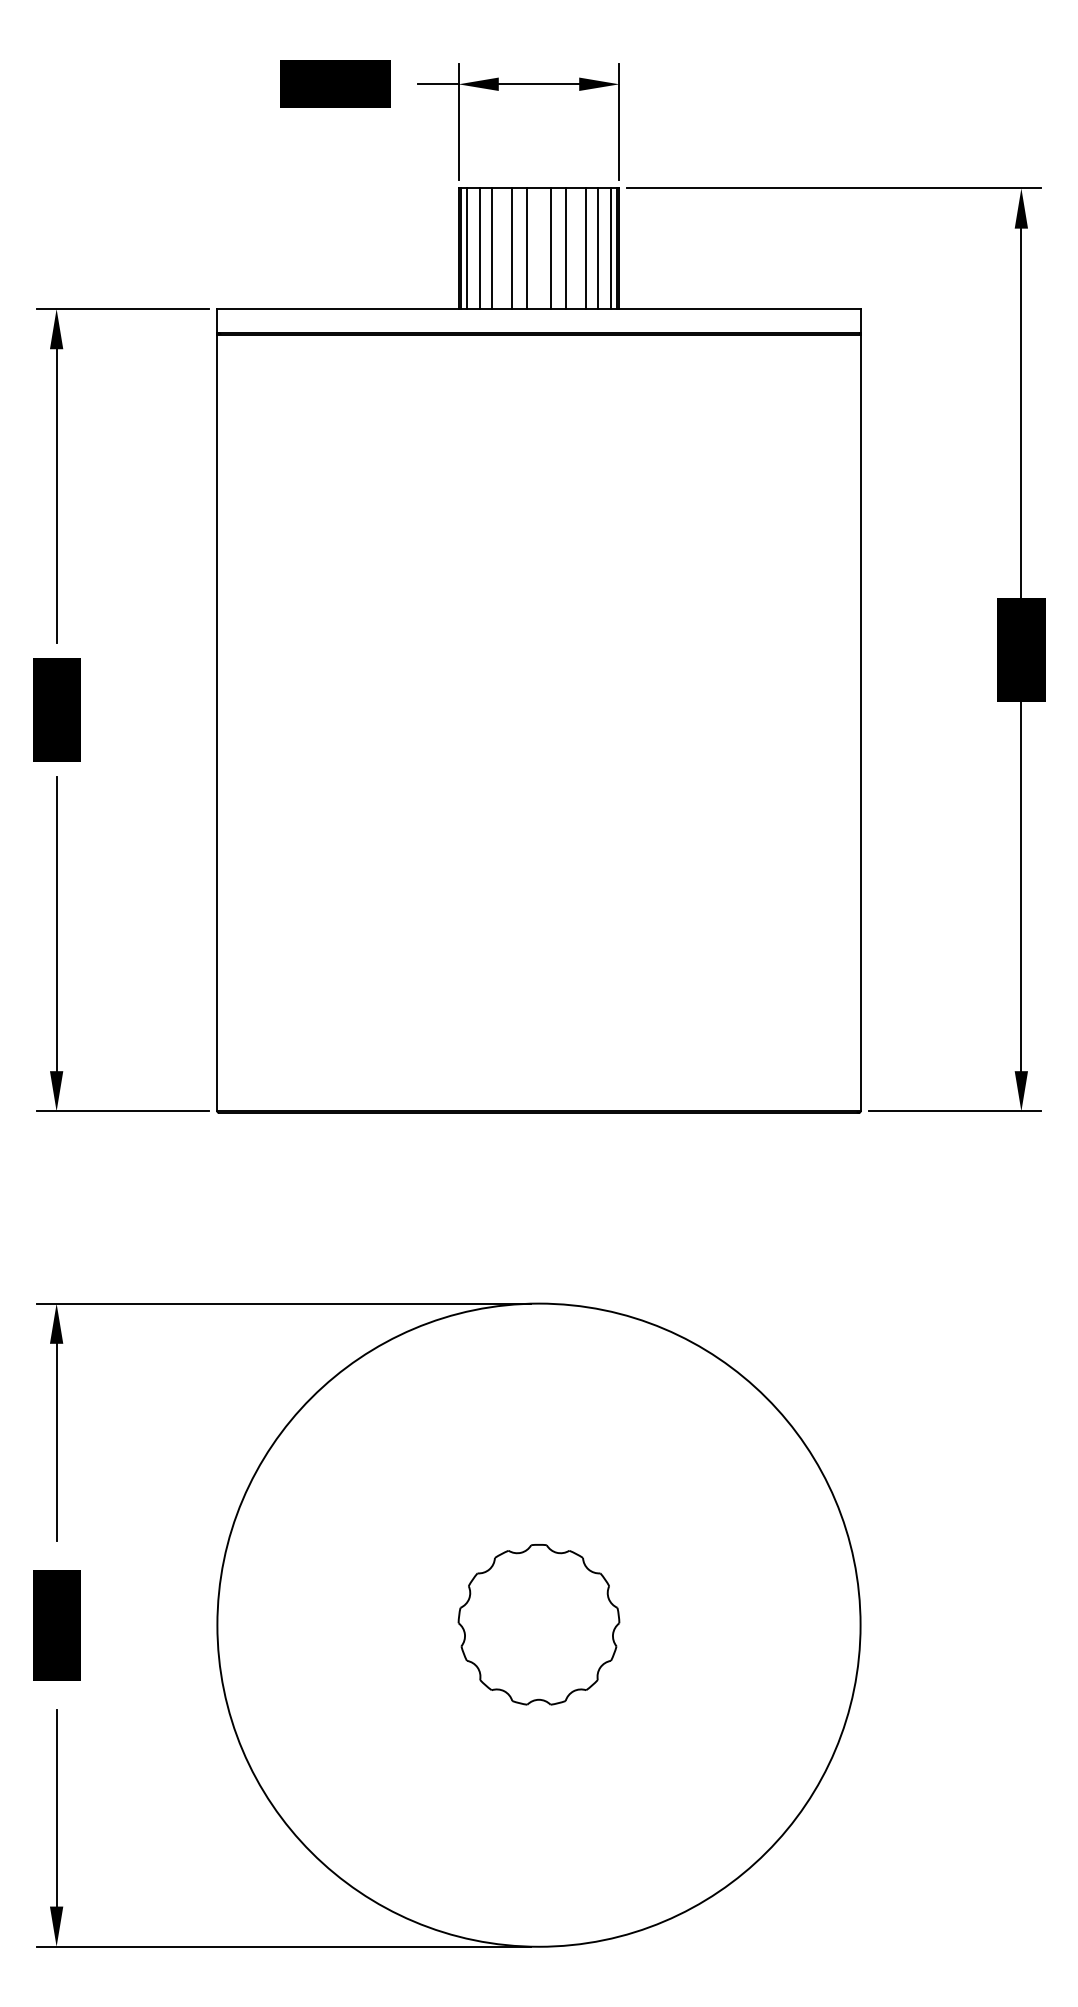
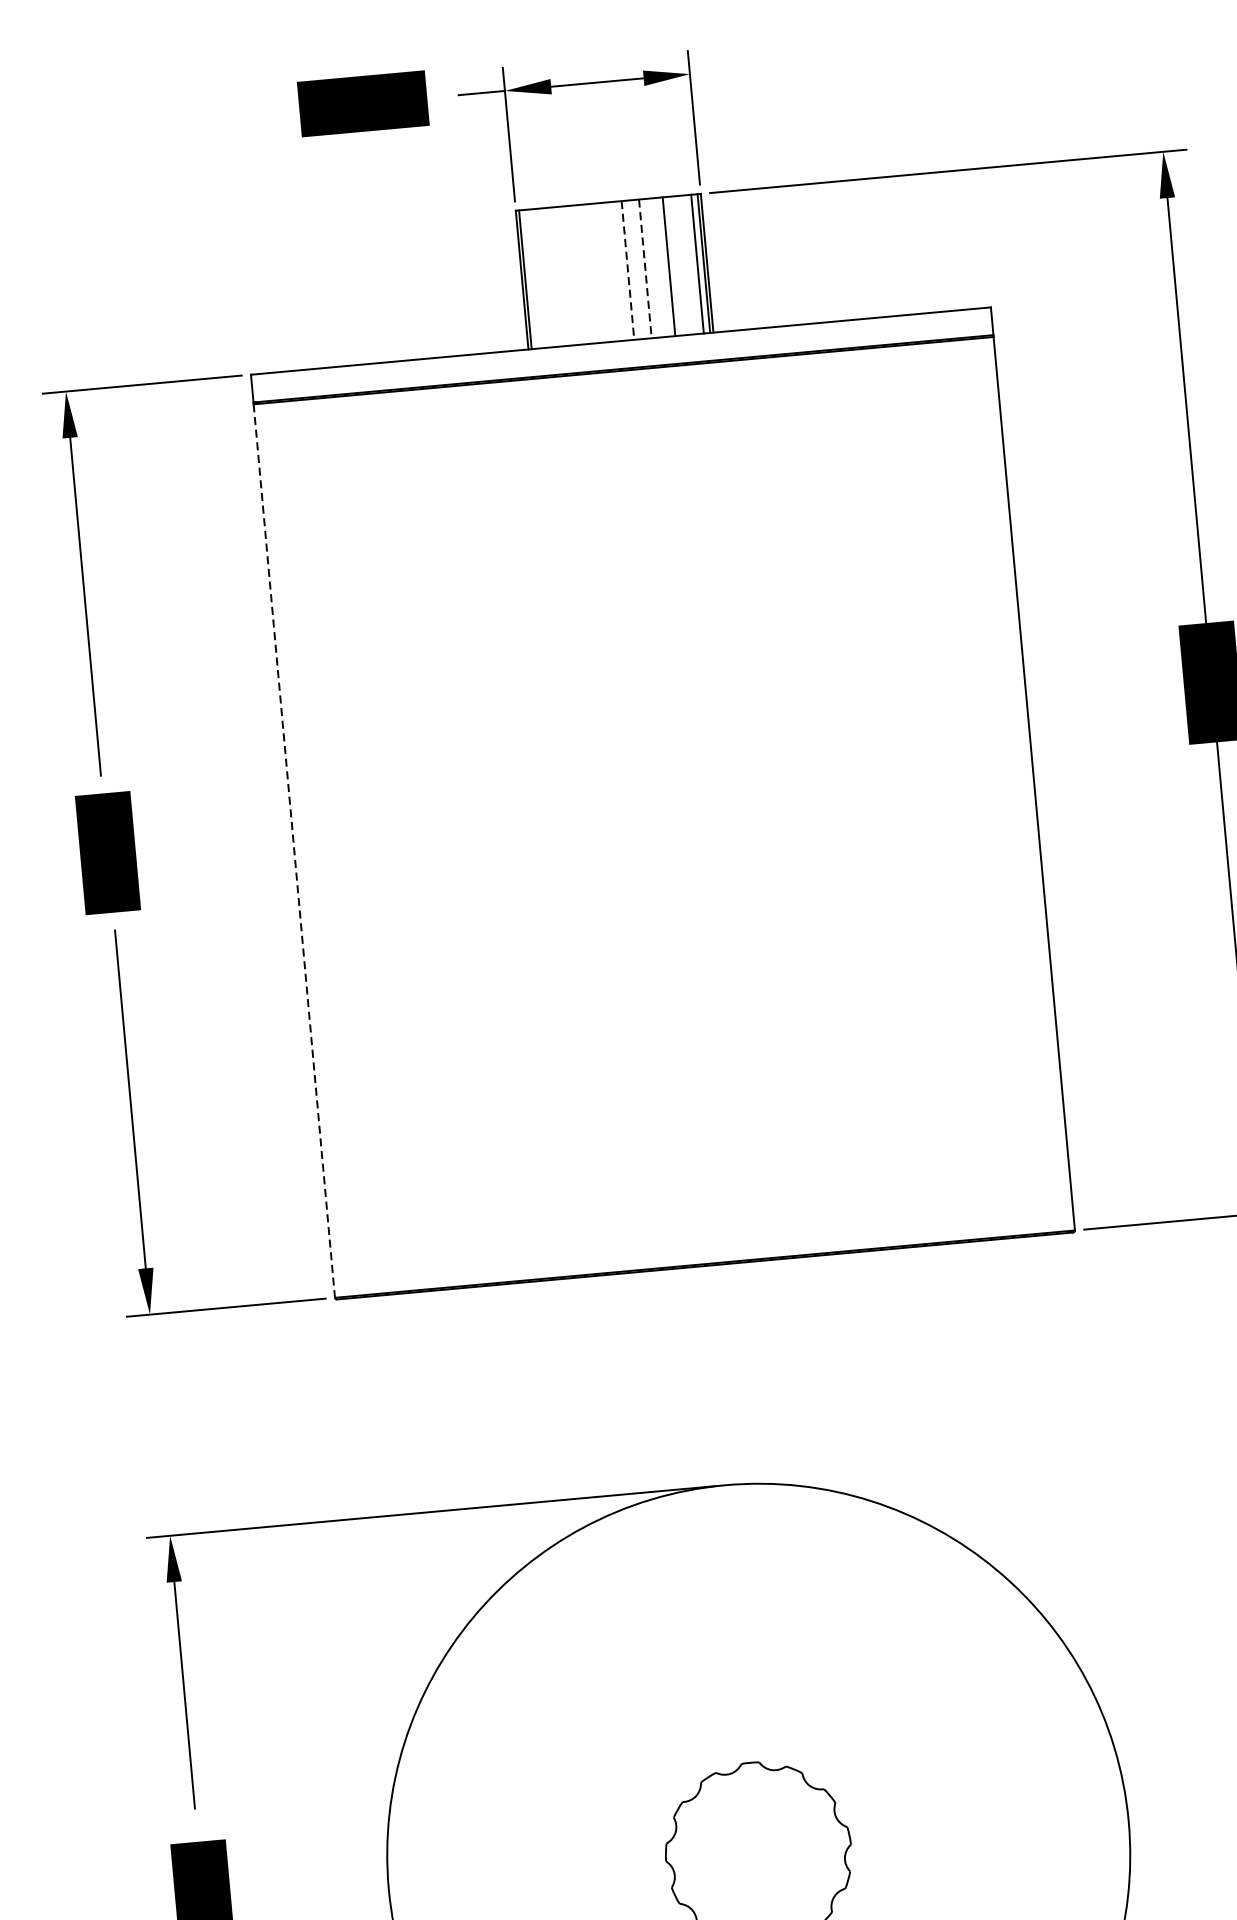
line: (466, 248) -> (531, 279), removed
line: (480, 248) -> (547, 277), removed
line: (491, 248) -> (559, 276), removed
line: (512, 248) -> (584, 274), removed
line: (527, 248) -> (601, 272), removed
line: (597, 248) -> (681, 265), removed
line: (550, 249) -> (627, 271), solid -> dashed
line: (565, 249) -> (645, 269), solid -> dashed
line: (217, 723) -> (294, 851), solid -> dashed

